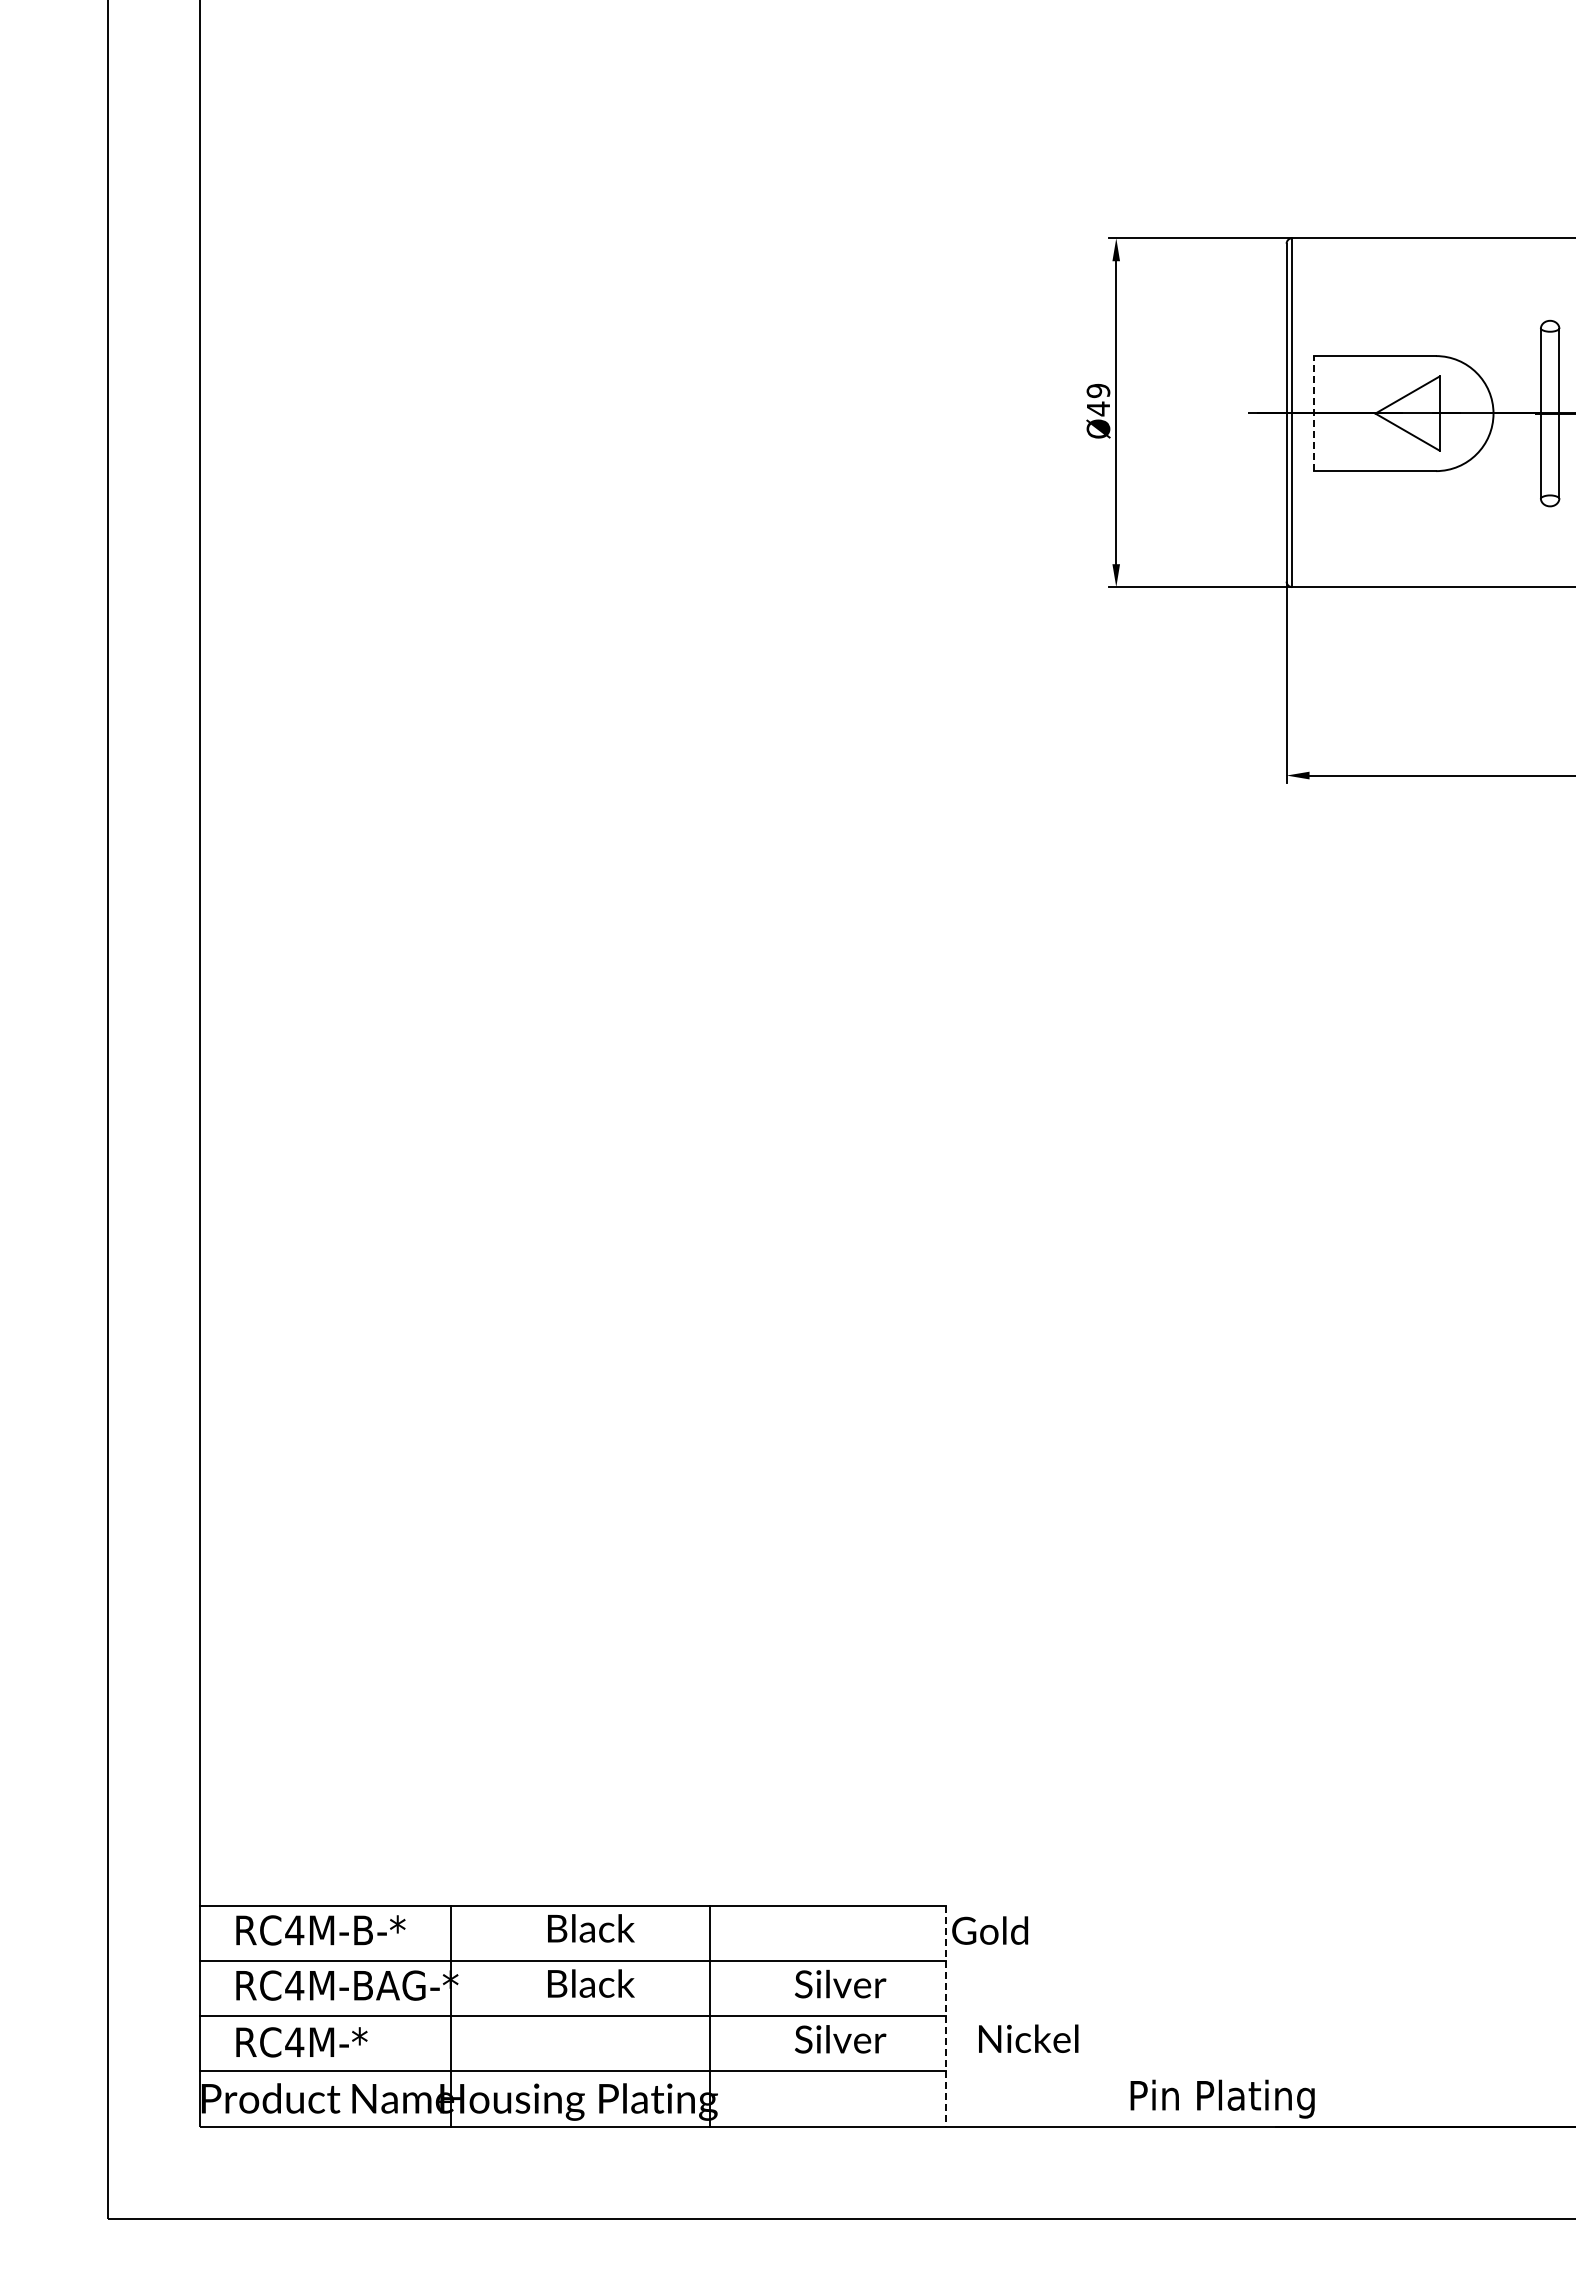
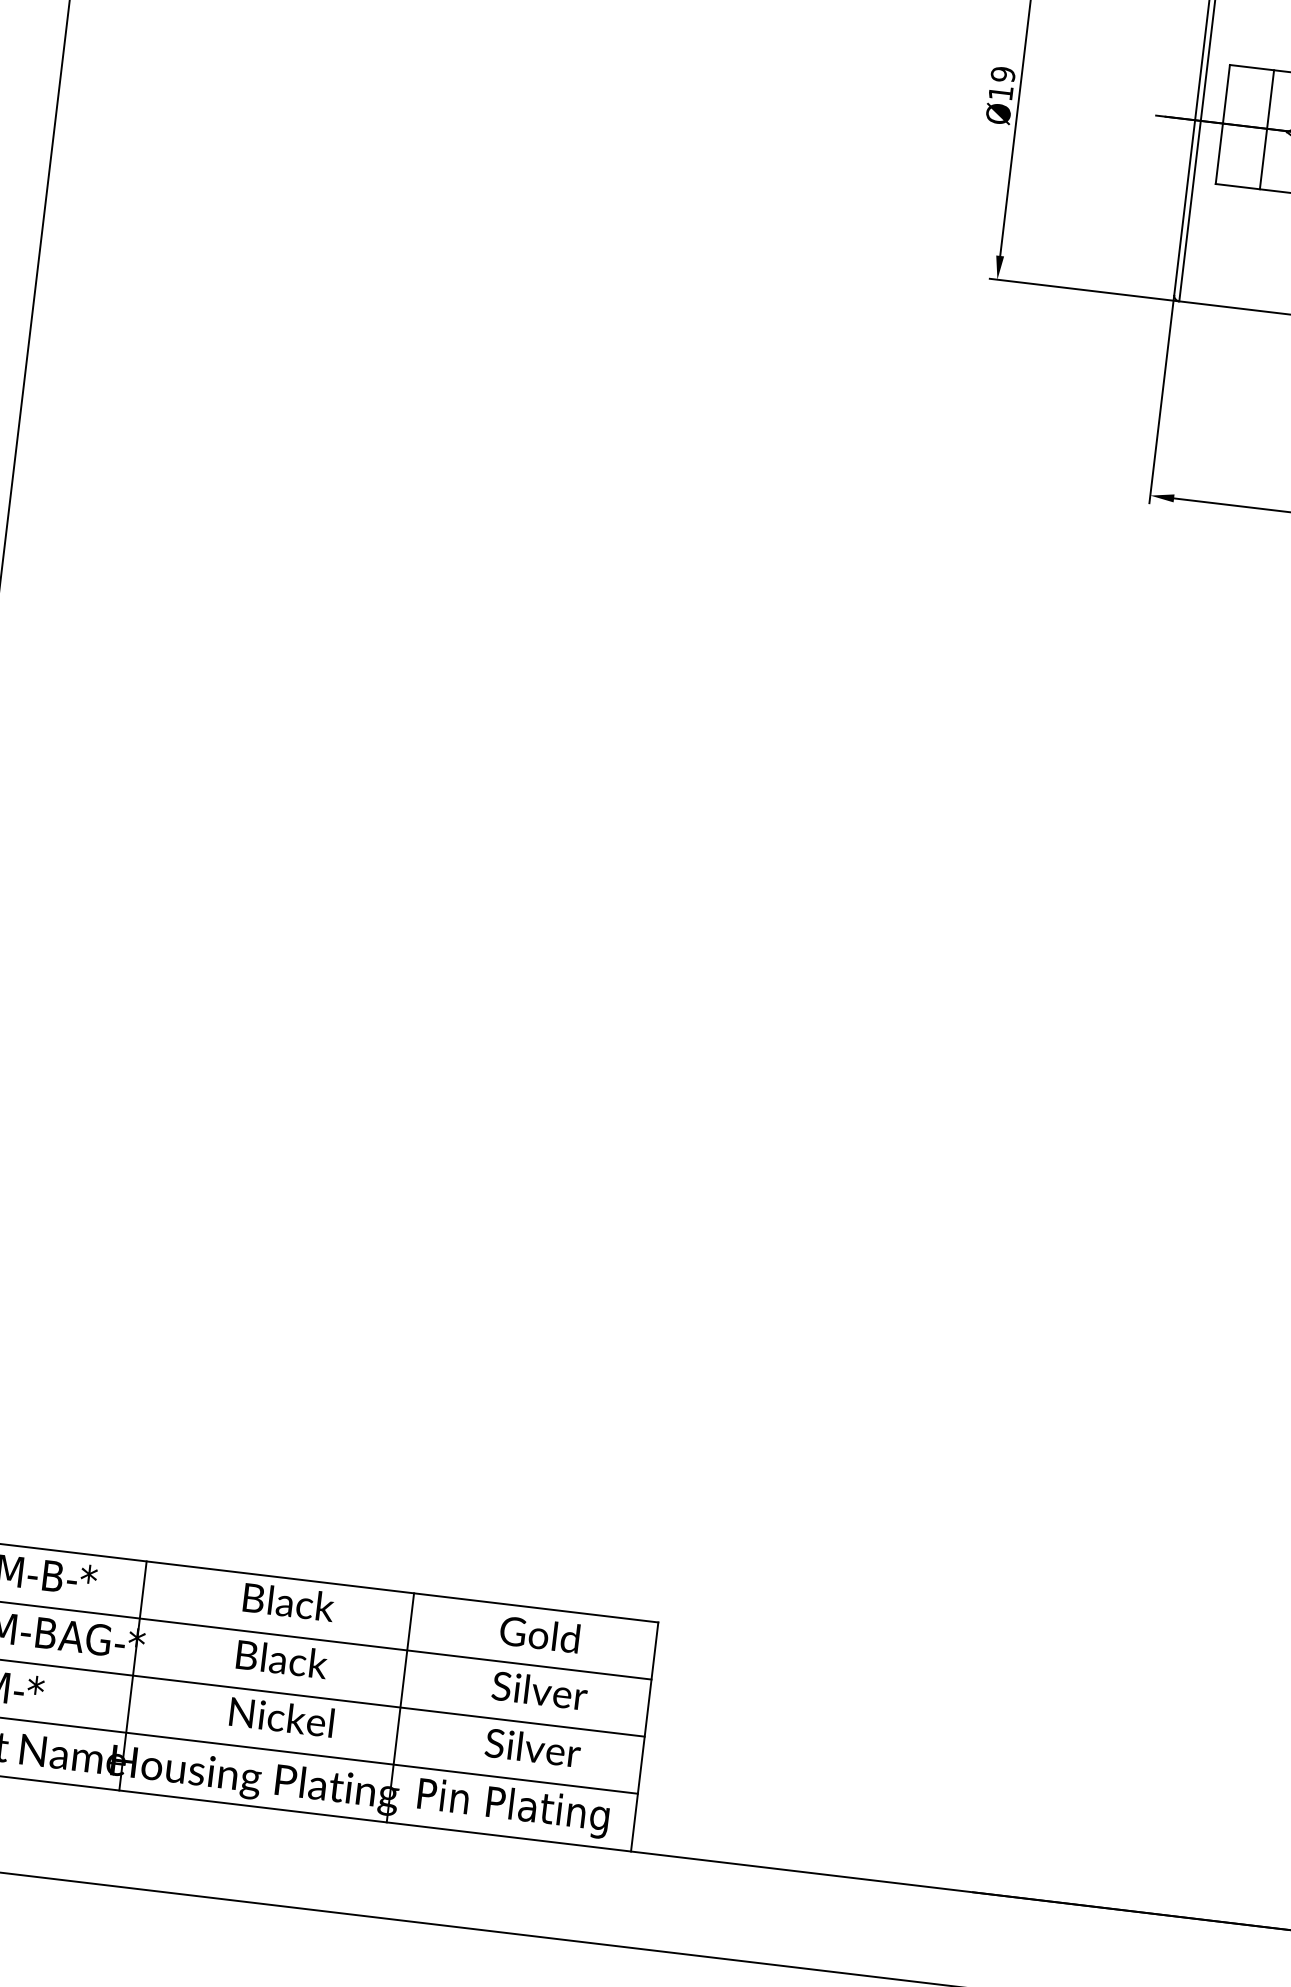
text: (1098, 408) -> (1001, 92), Ø49 -> Ø19
line: (1313, 413) -> (1222, 124), dashed -> solid
line: (1356, 413) -> (1267, 129), added
text: (990, 1930) -> (540, 1634), moved
line: (945, 2016) -> (644, 1737), dashed -> solid
text: (1028, 2038) -> (281, 1716), moved
text: (1222, 2098) -> (513, 1807), moved

